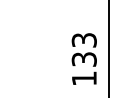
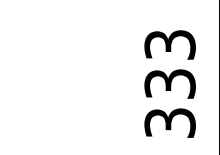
text: (83, 78) -> (168, 122), 133 -> 333

